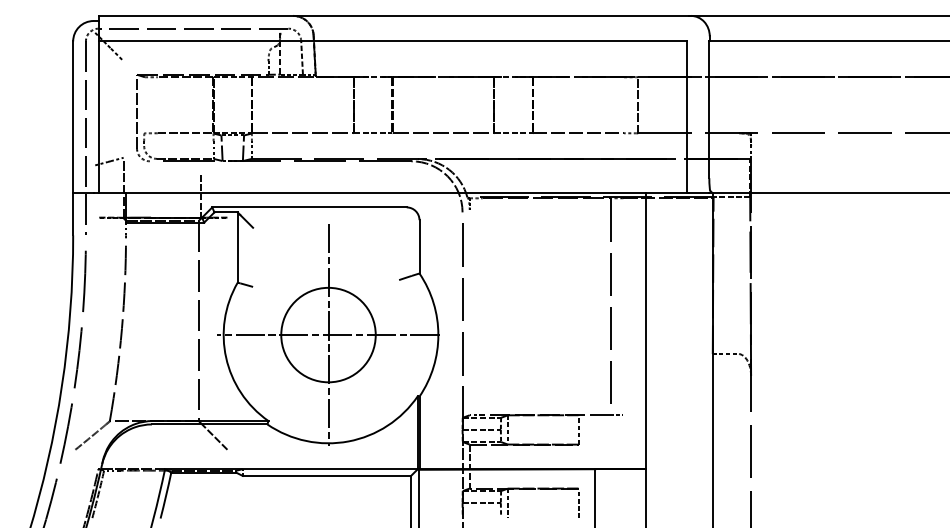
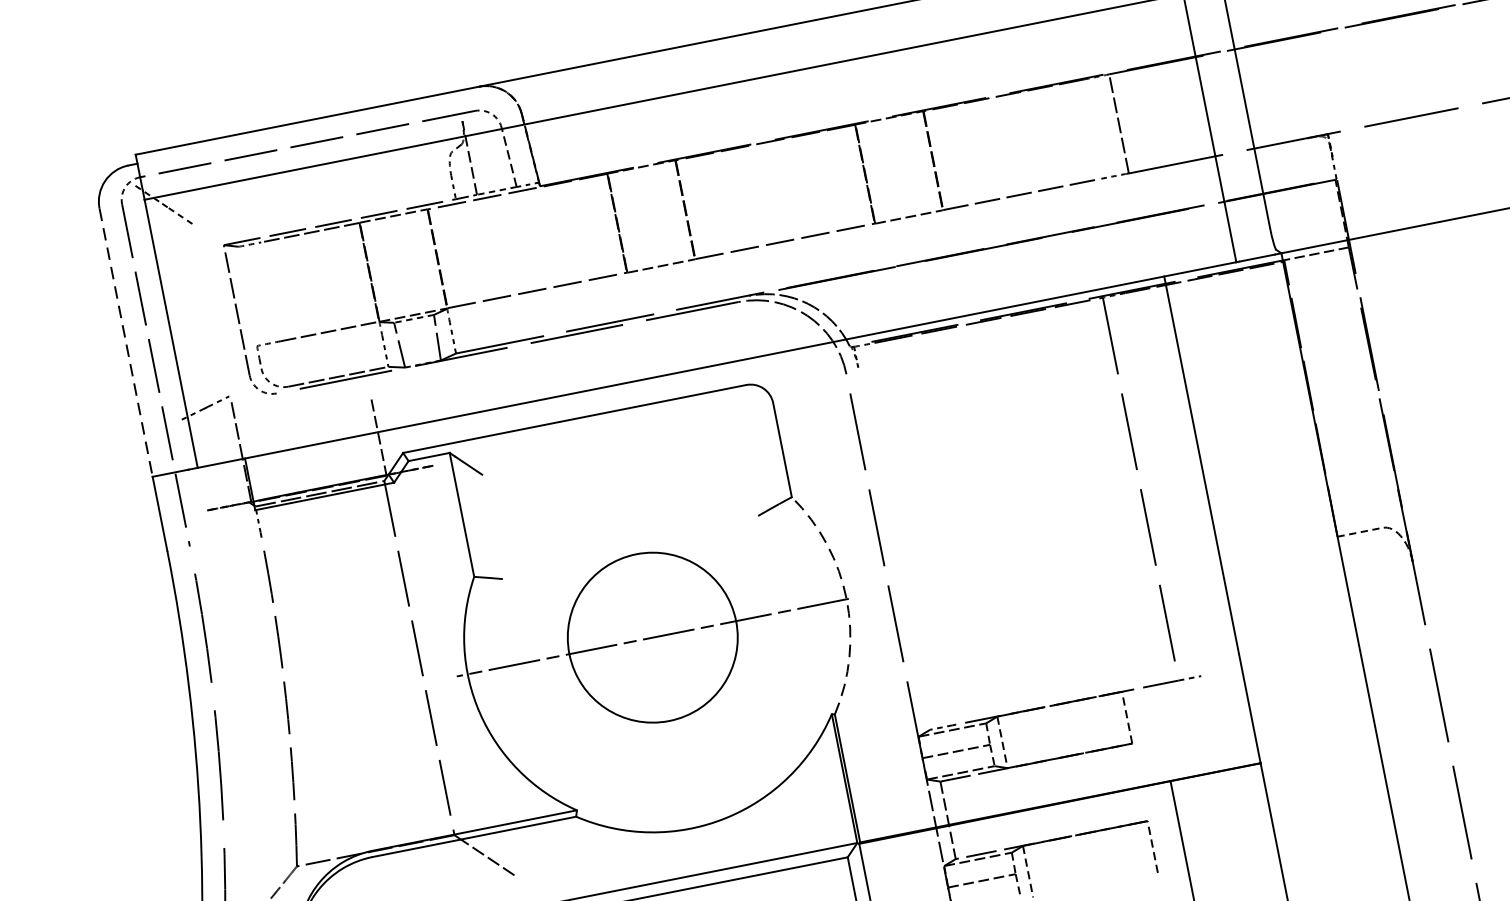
line: (73, 117) -> (126, 342), solid -> dashed
line: (328, 335) -> (652, 638), removed
arc: (438, 335) -> (847, 599), solid -> dashed

